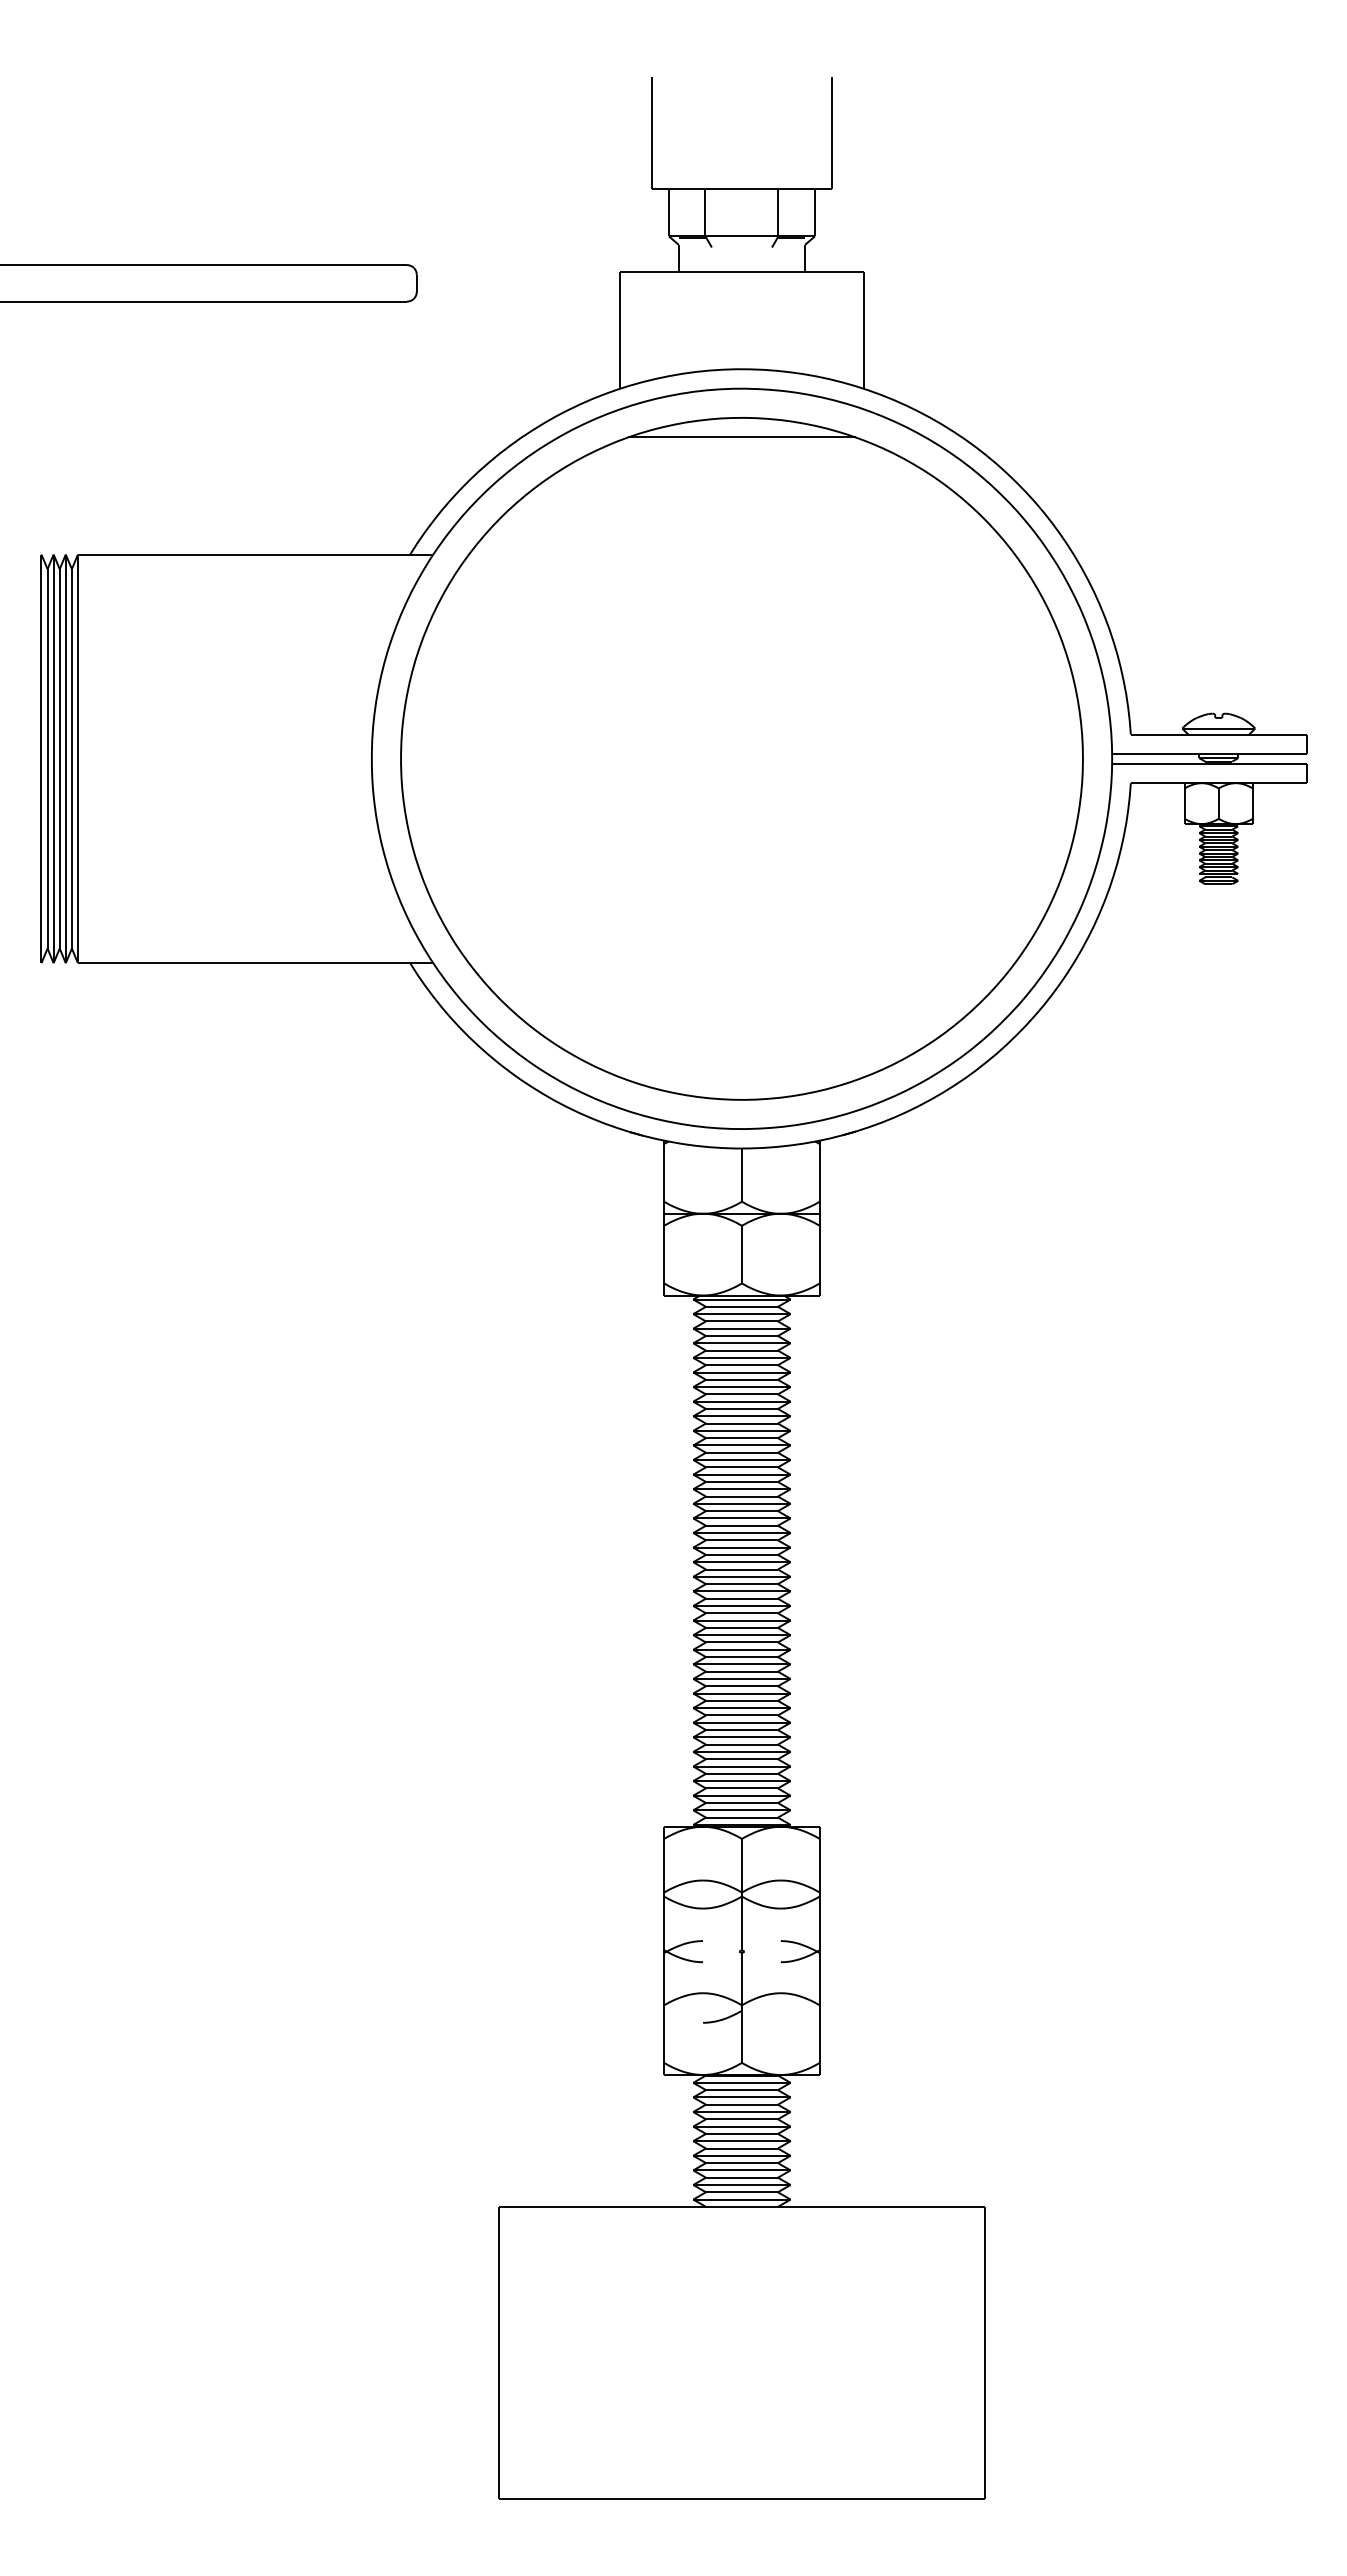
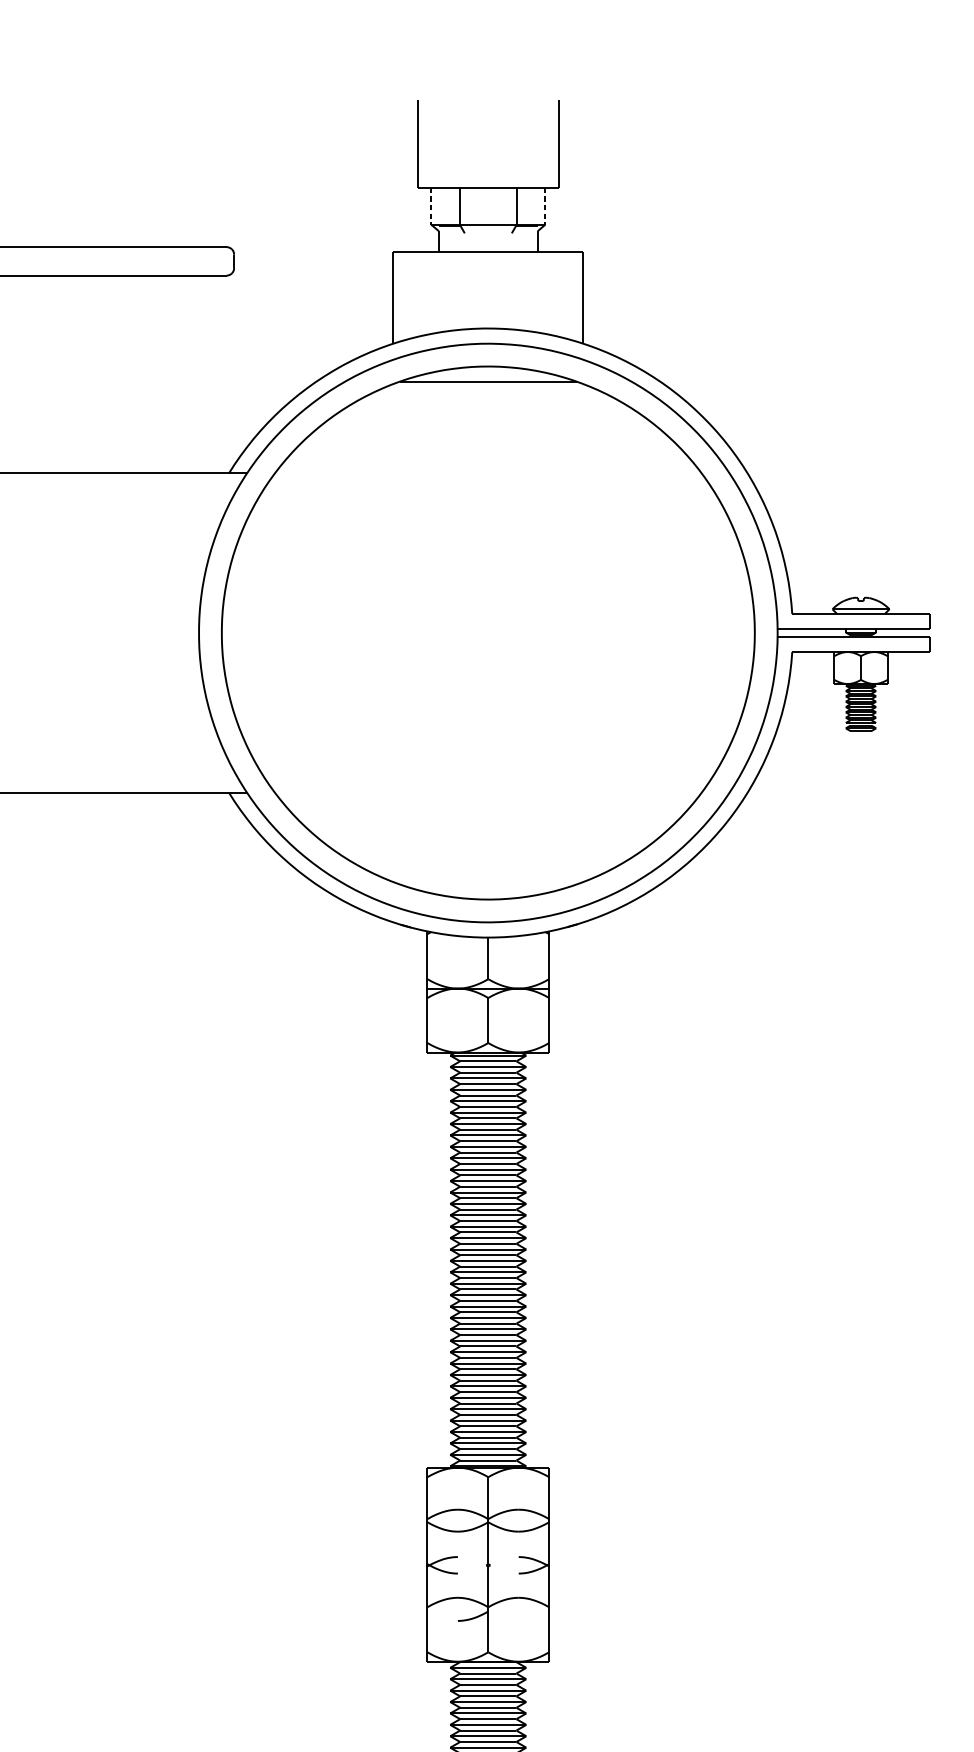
line: (668, 212) -> (430, 205), solid -> dashed
line: (815, 212) -> (545, 205), solid -> dashed

